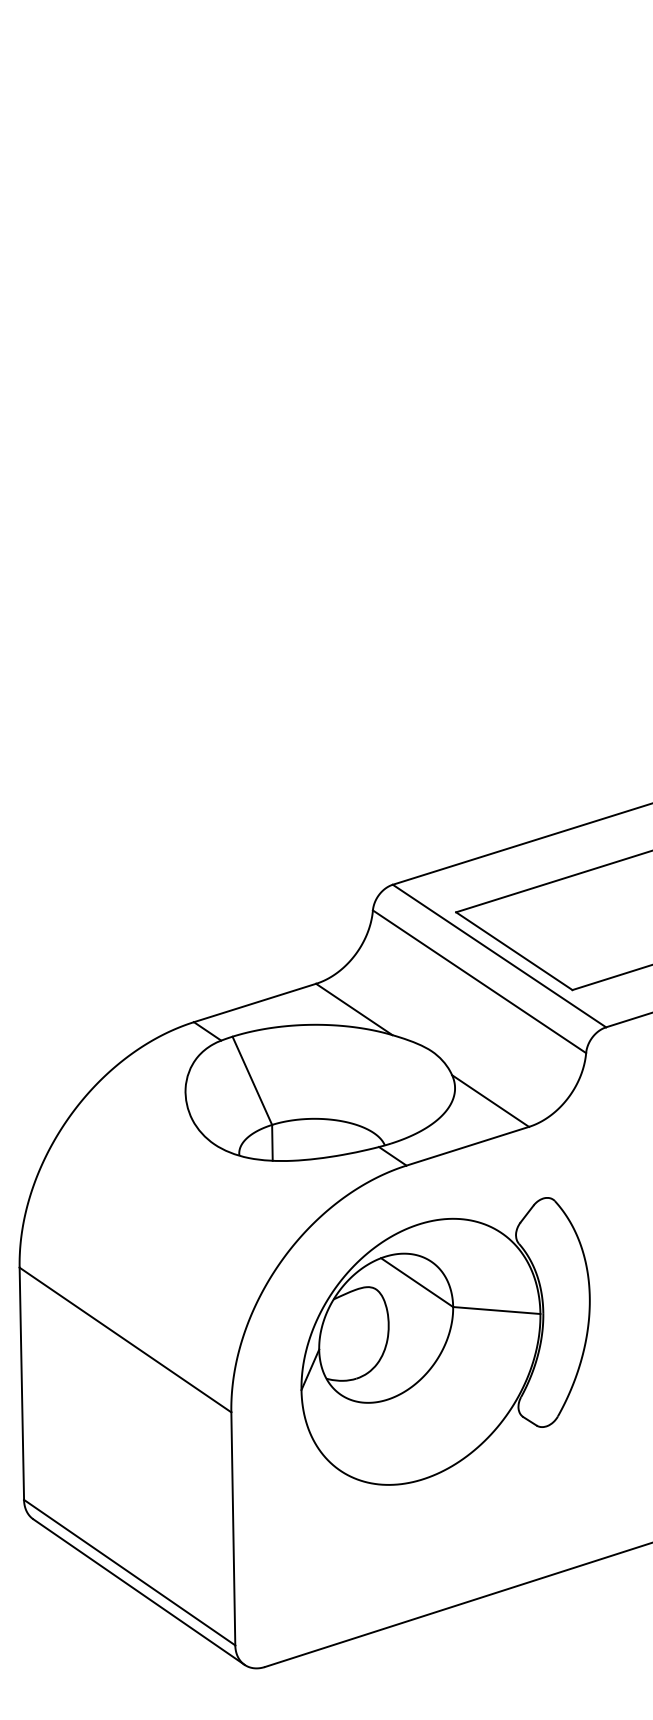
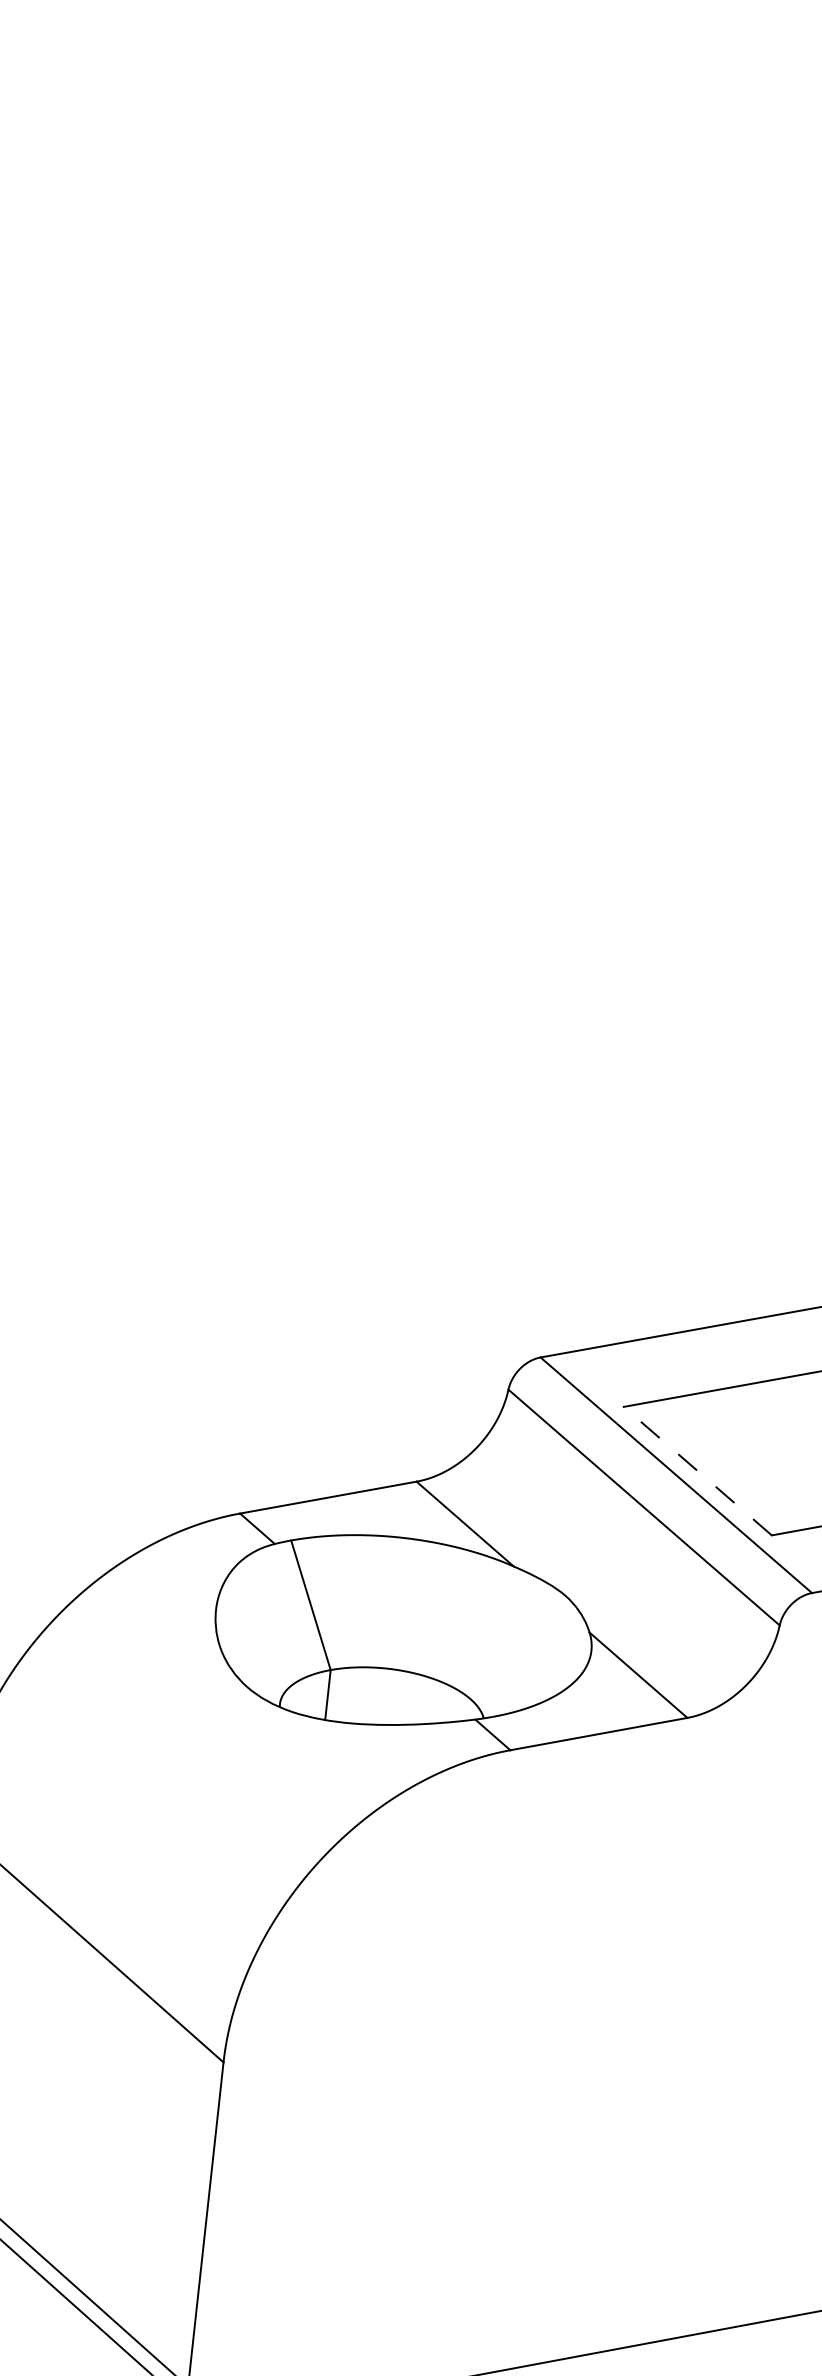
line: (514, 951) -> (697, 1471), solid -> dashed
part: (445, 1341) -> (533, 2001), removed

